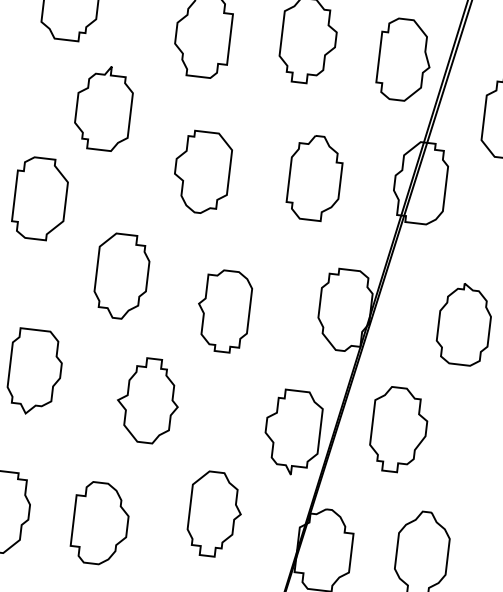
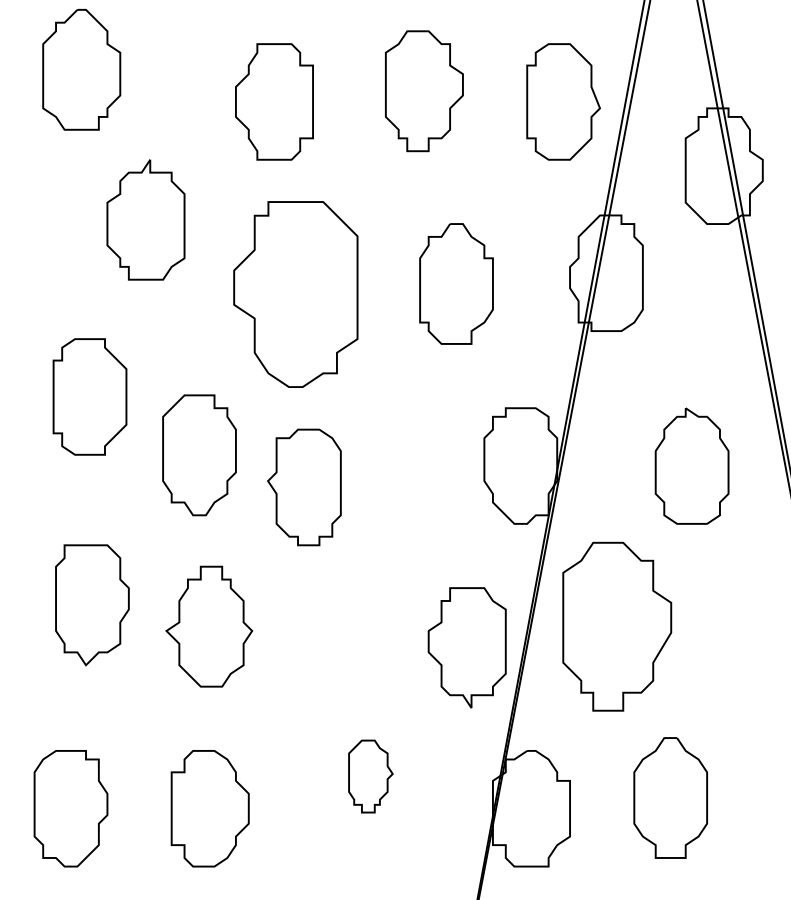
part: (202, 172) -> (295, 294), size x1.6
part: (40, 198) -> (89, 396), moved
part: (223, 311) -> (304, 487), moved
part: (148, 400) -> (209, 626), moved
part: (398, 429) -> (616, 626), size x1.4
part: (214, 514) -> (370, 776), size x0.6

